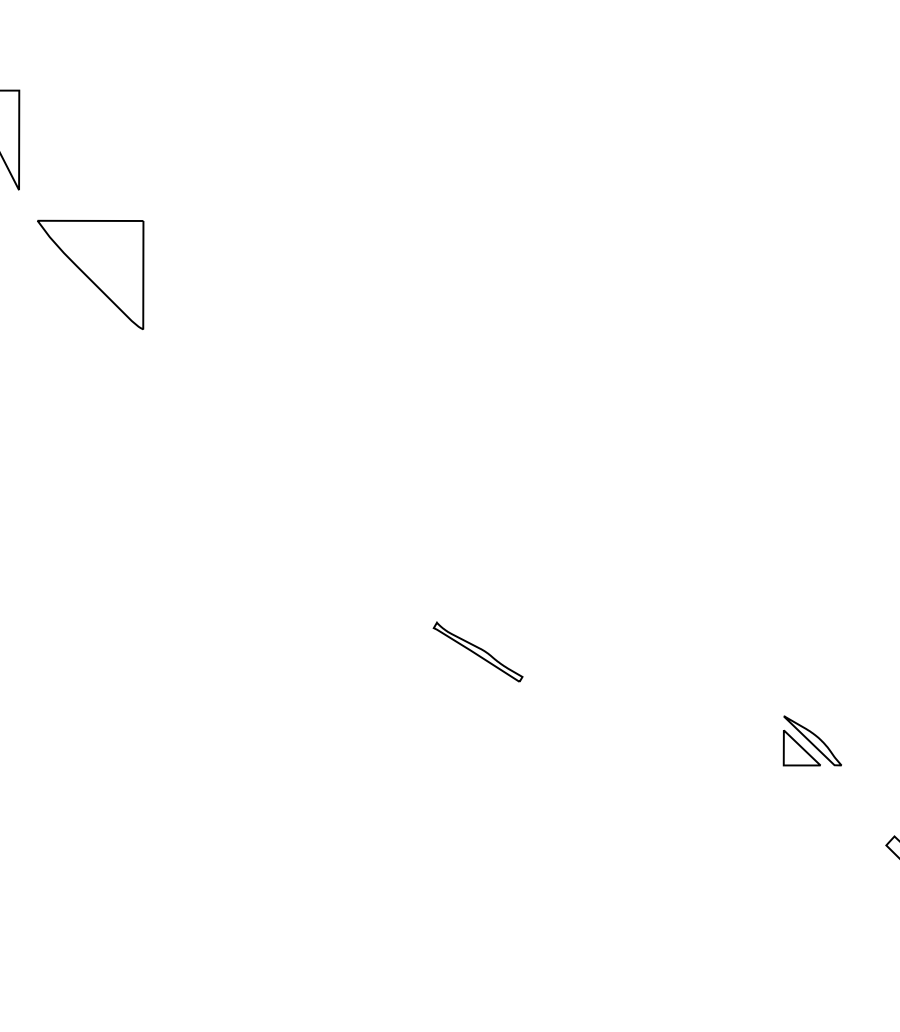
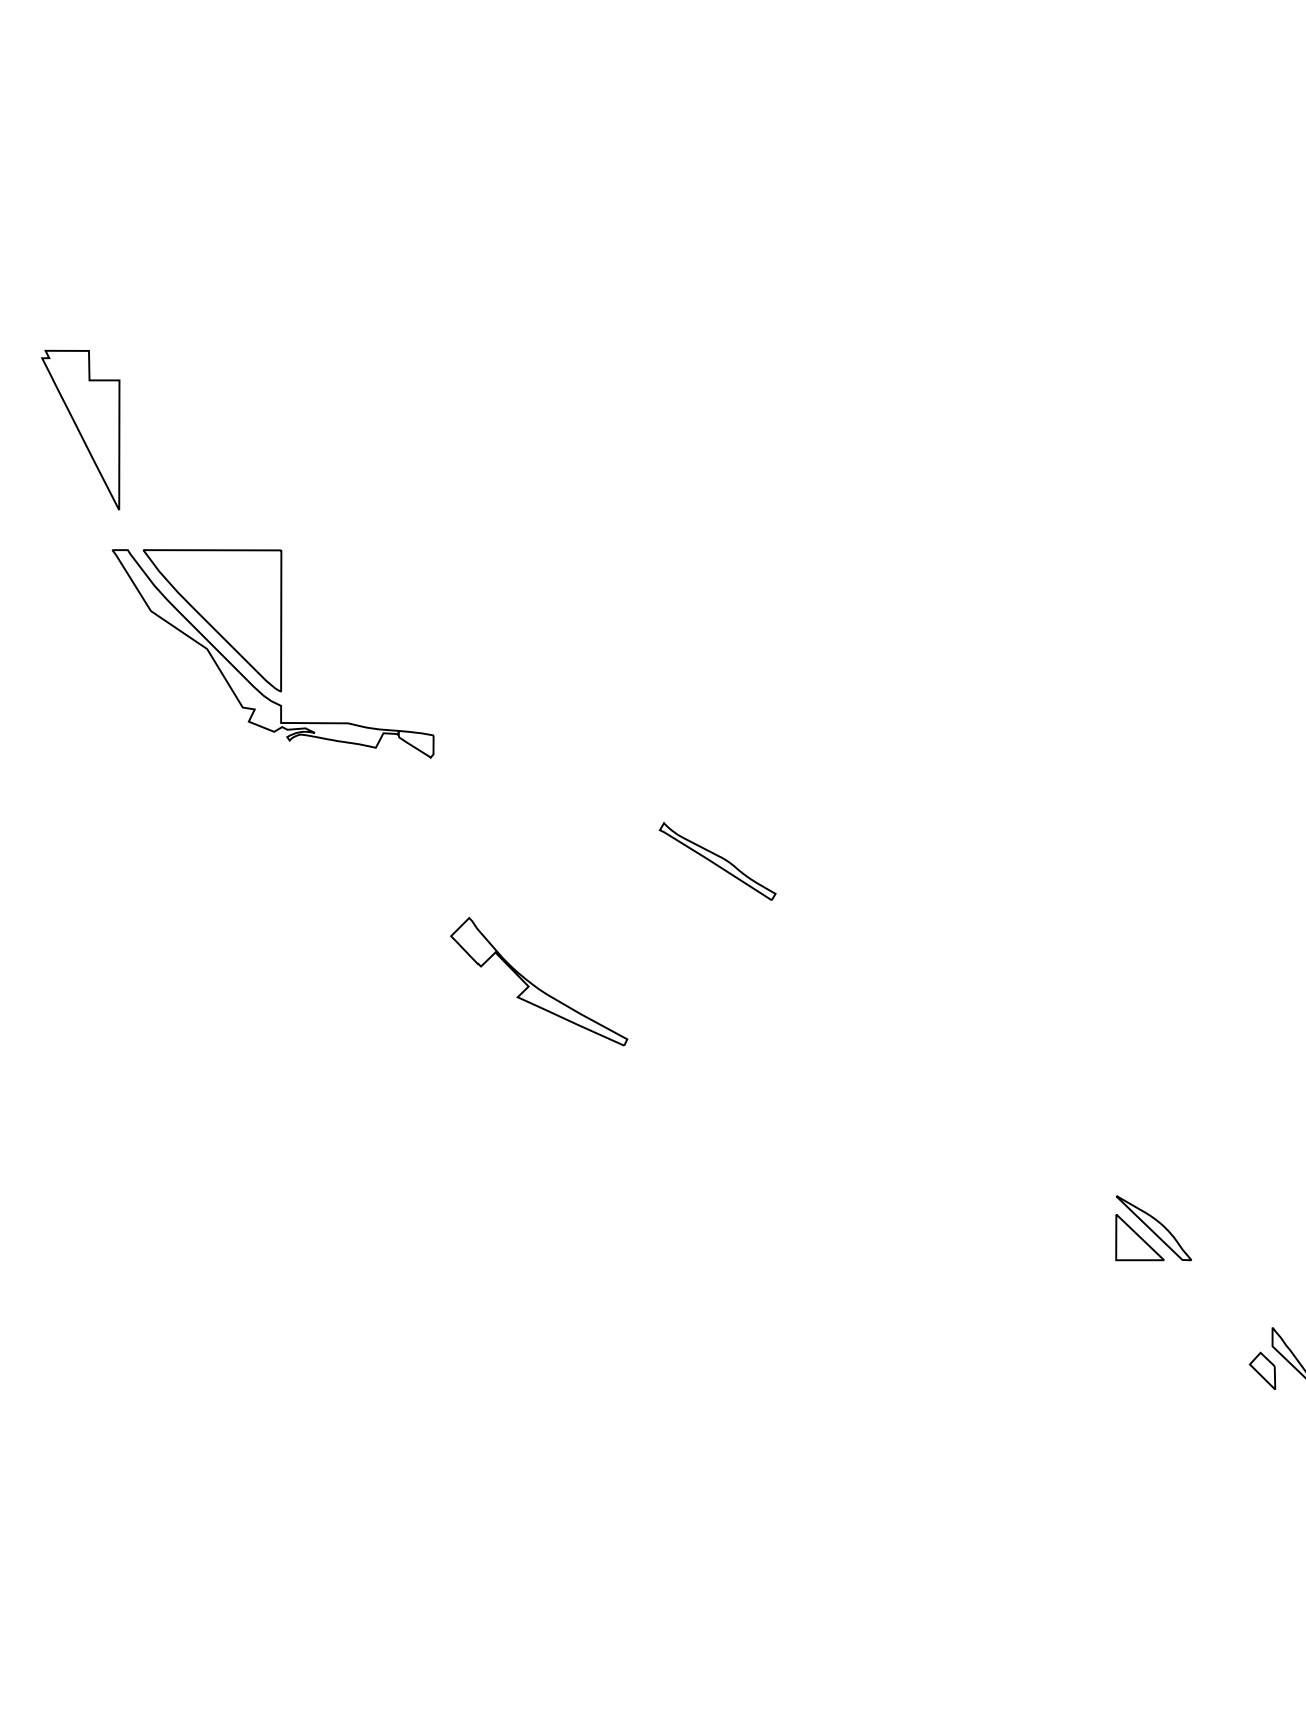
part: (117, 320) -> (247, 679), added
part: (341, 551) -> (539, 981), added
part: (477, 651) -> (717, 860), moved

